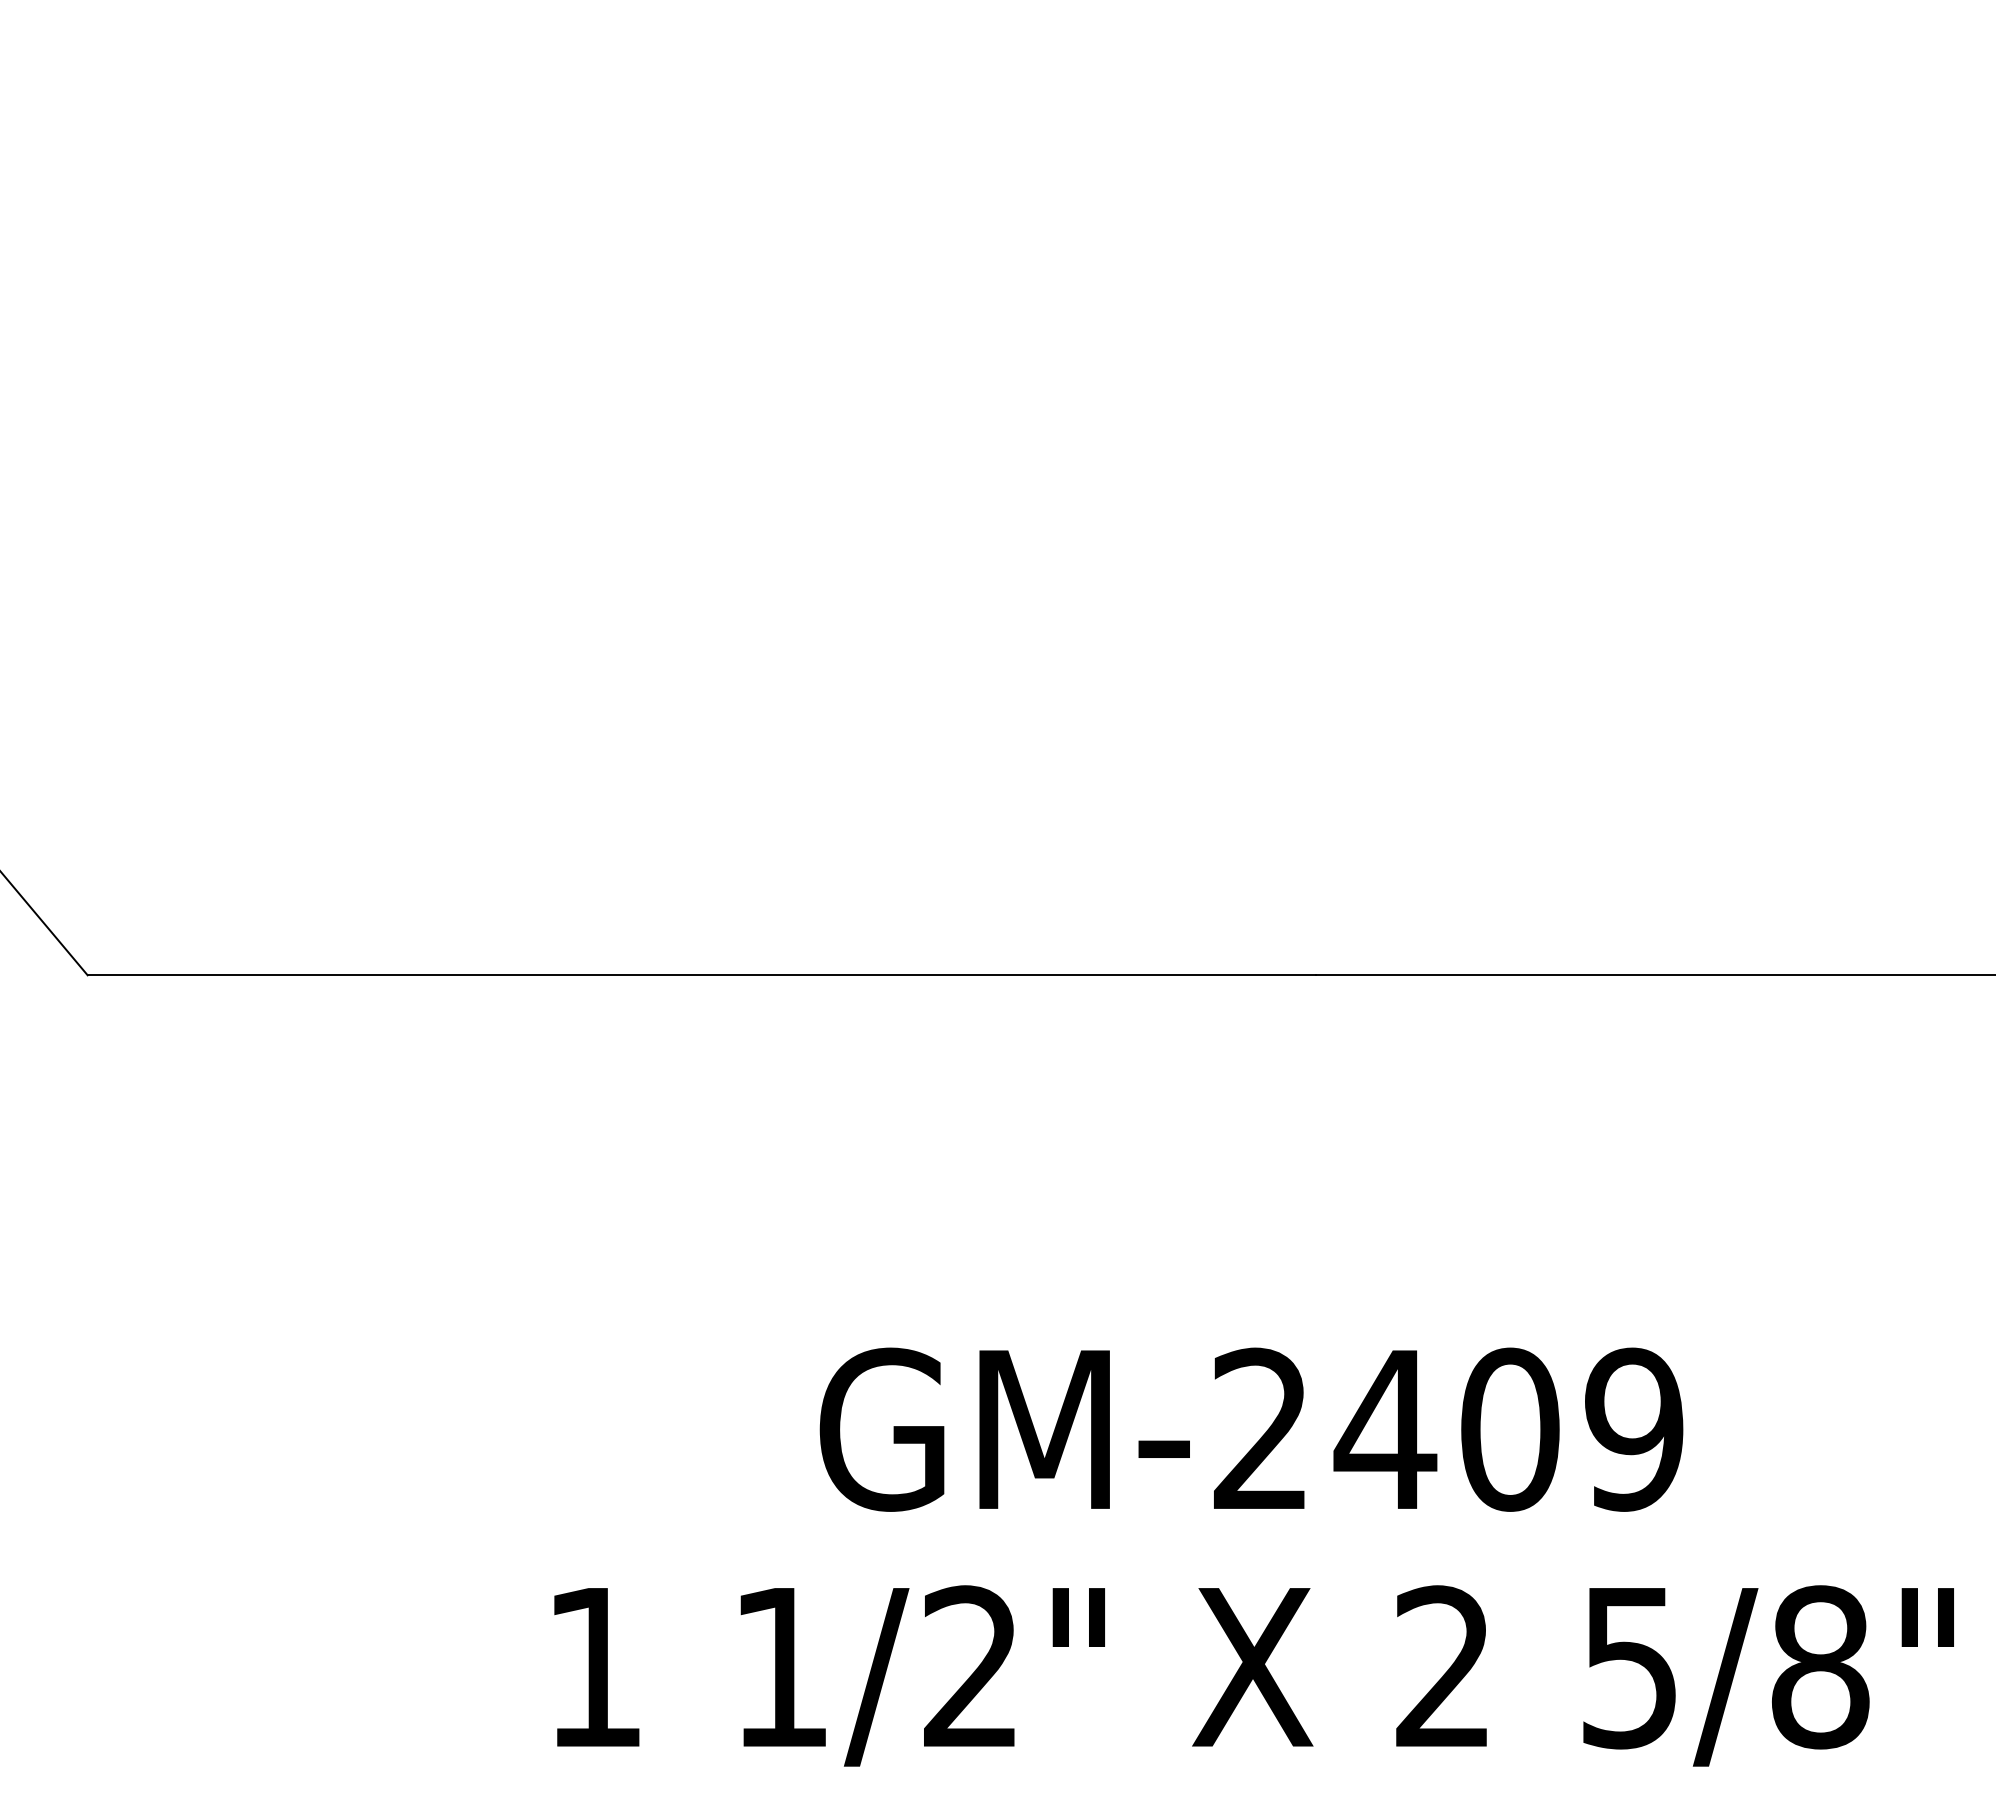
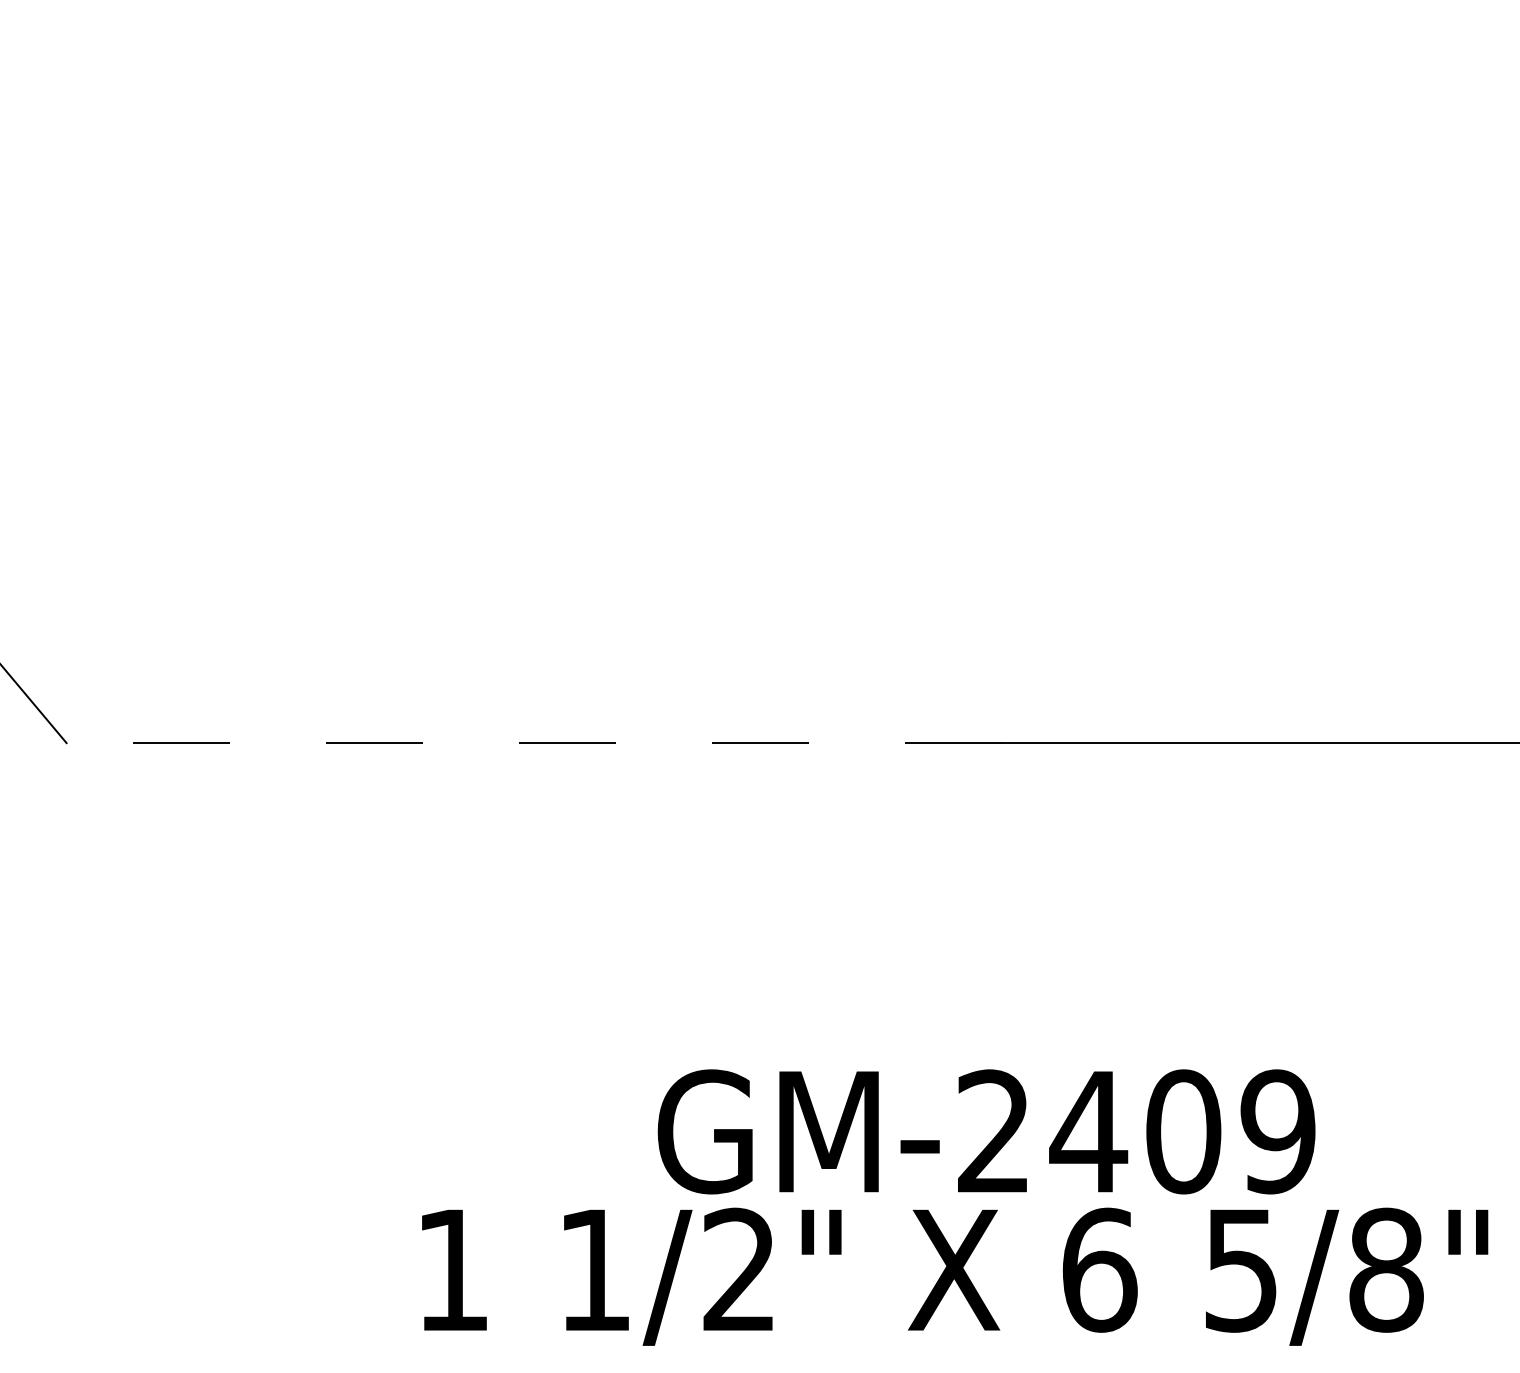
line: (701, 975) -> (534, 743), solid -> dashed
text: (1251, 1429) -> (986, 1131), moved
text: (1444, 1667) -> (1100, 1270), 2 -> 6

